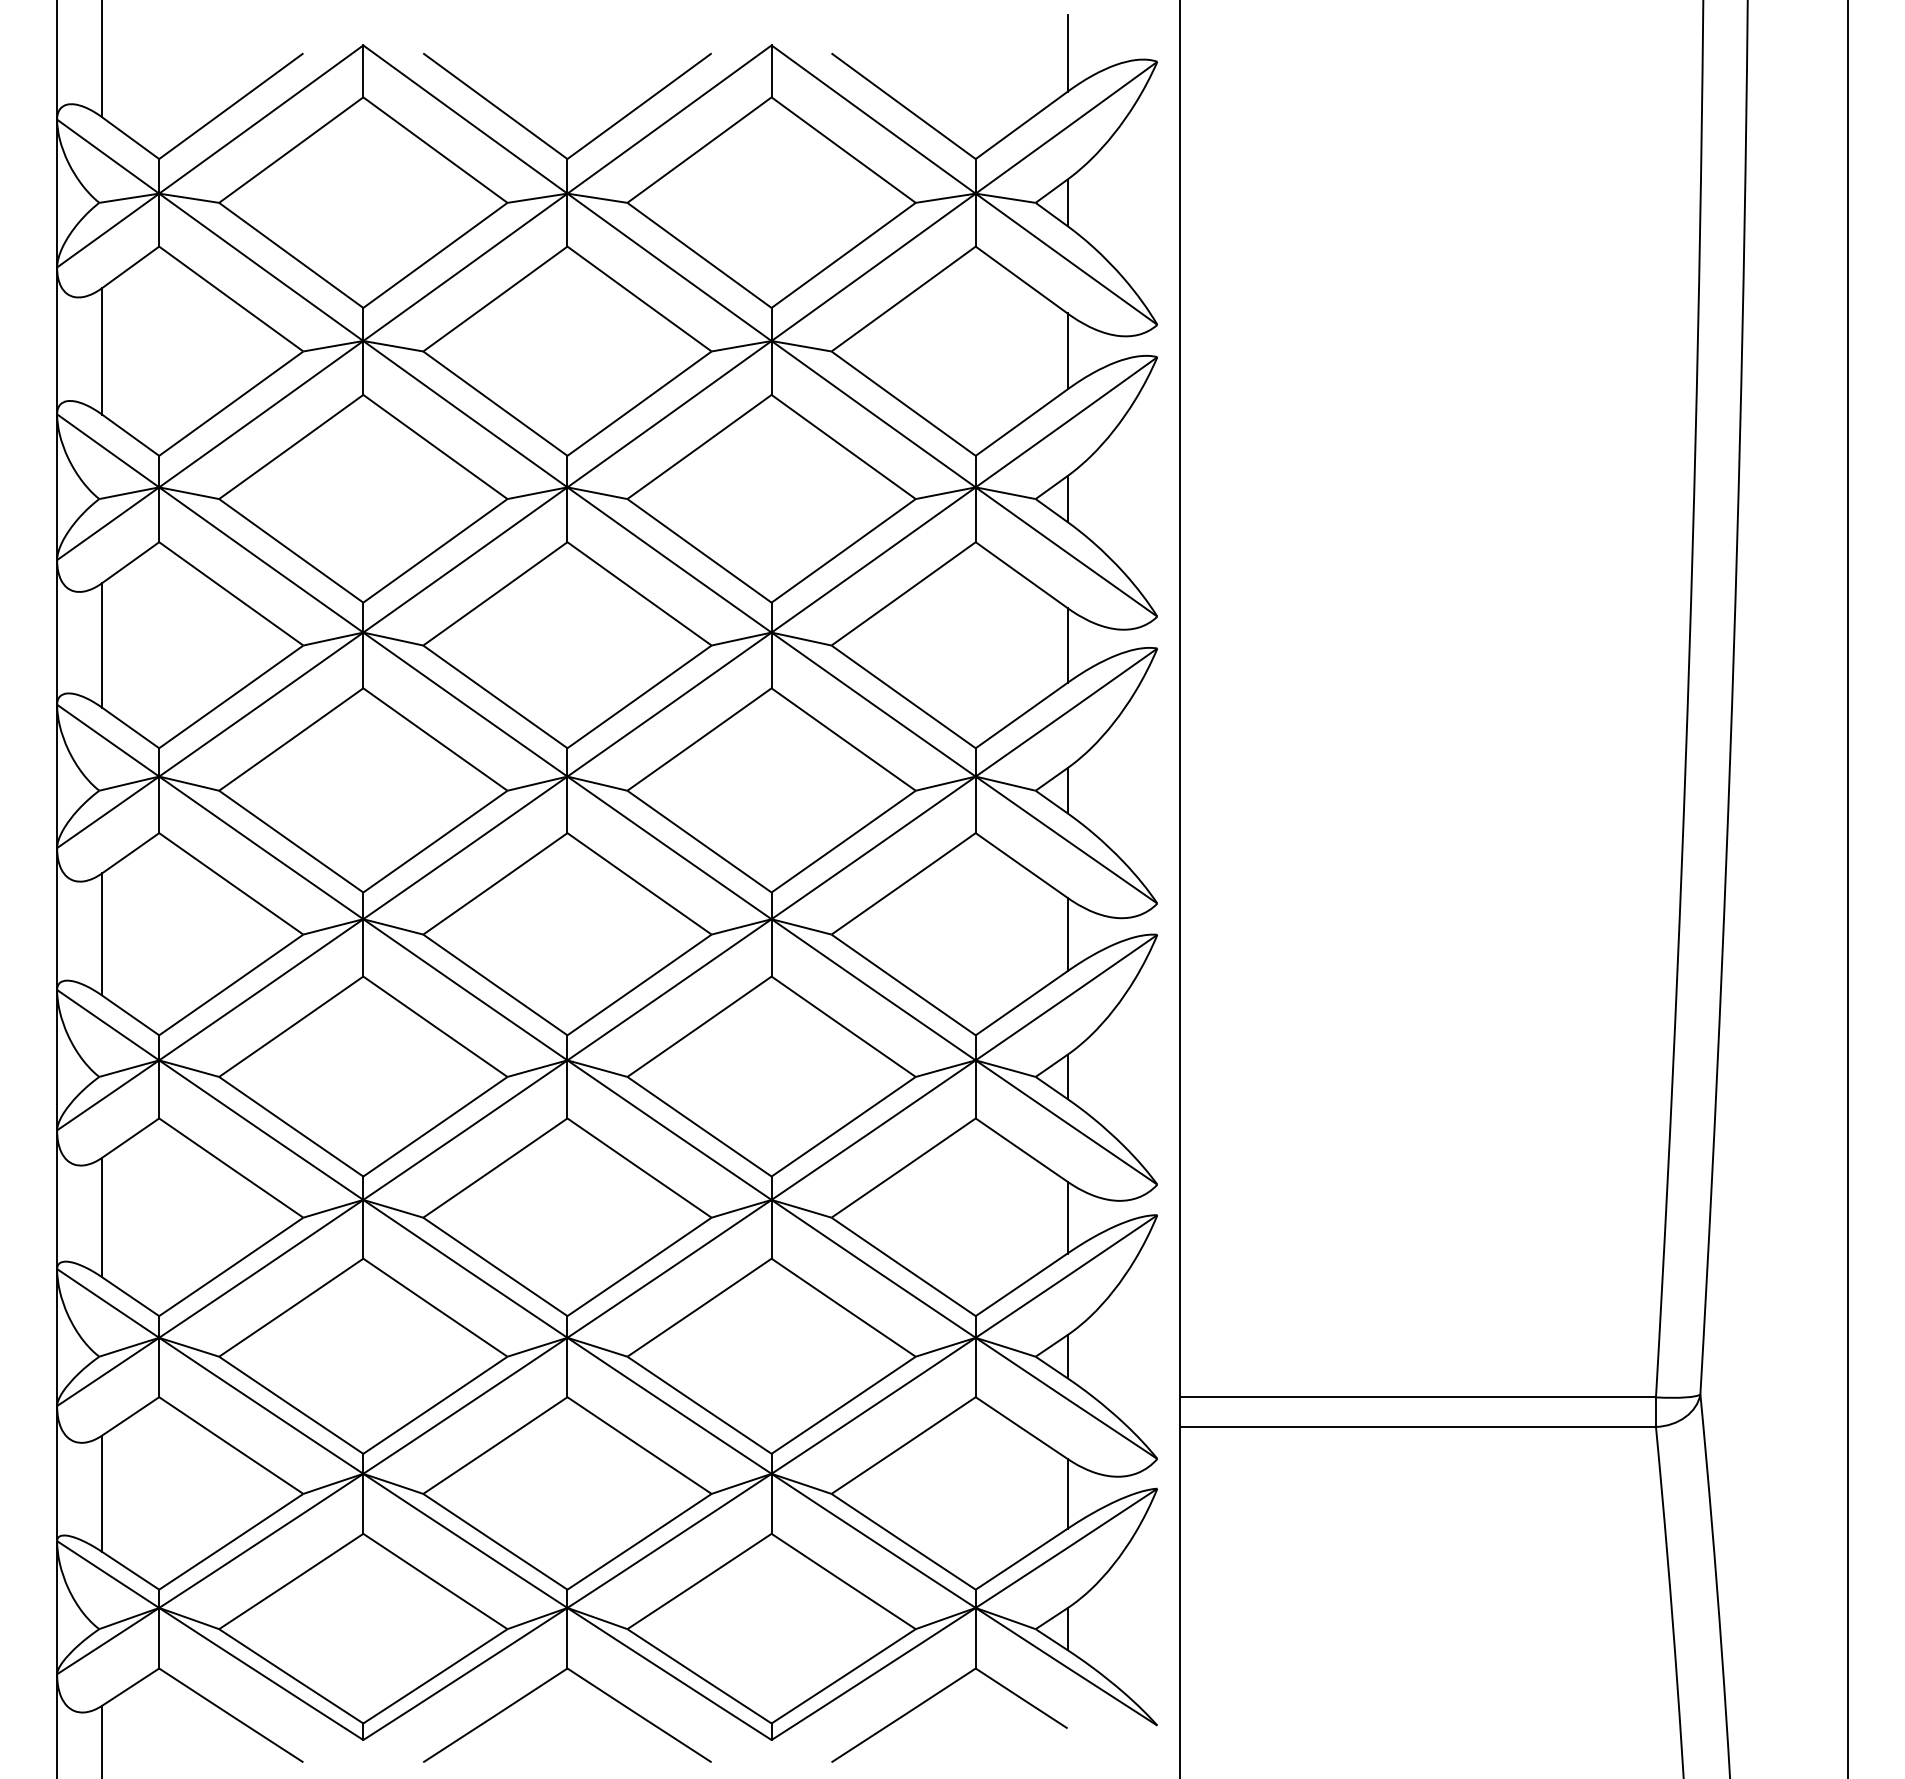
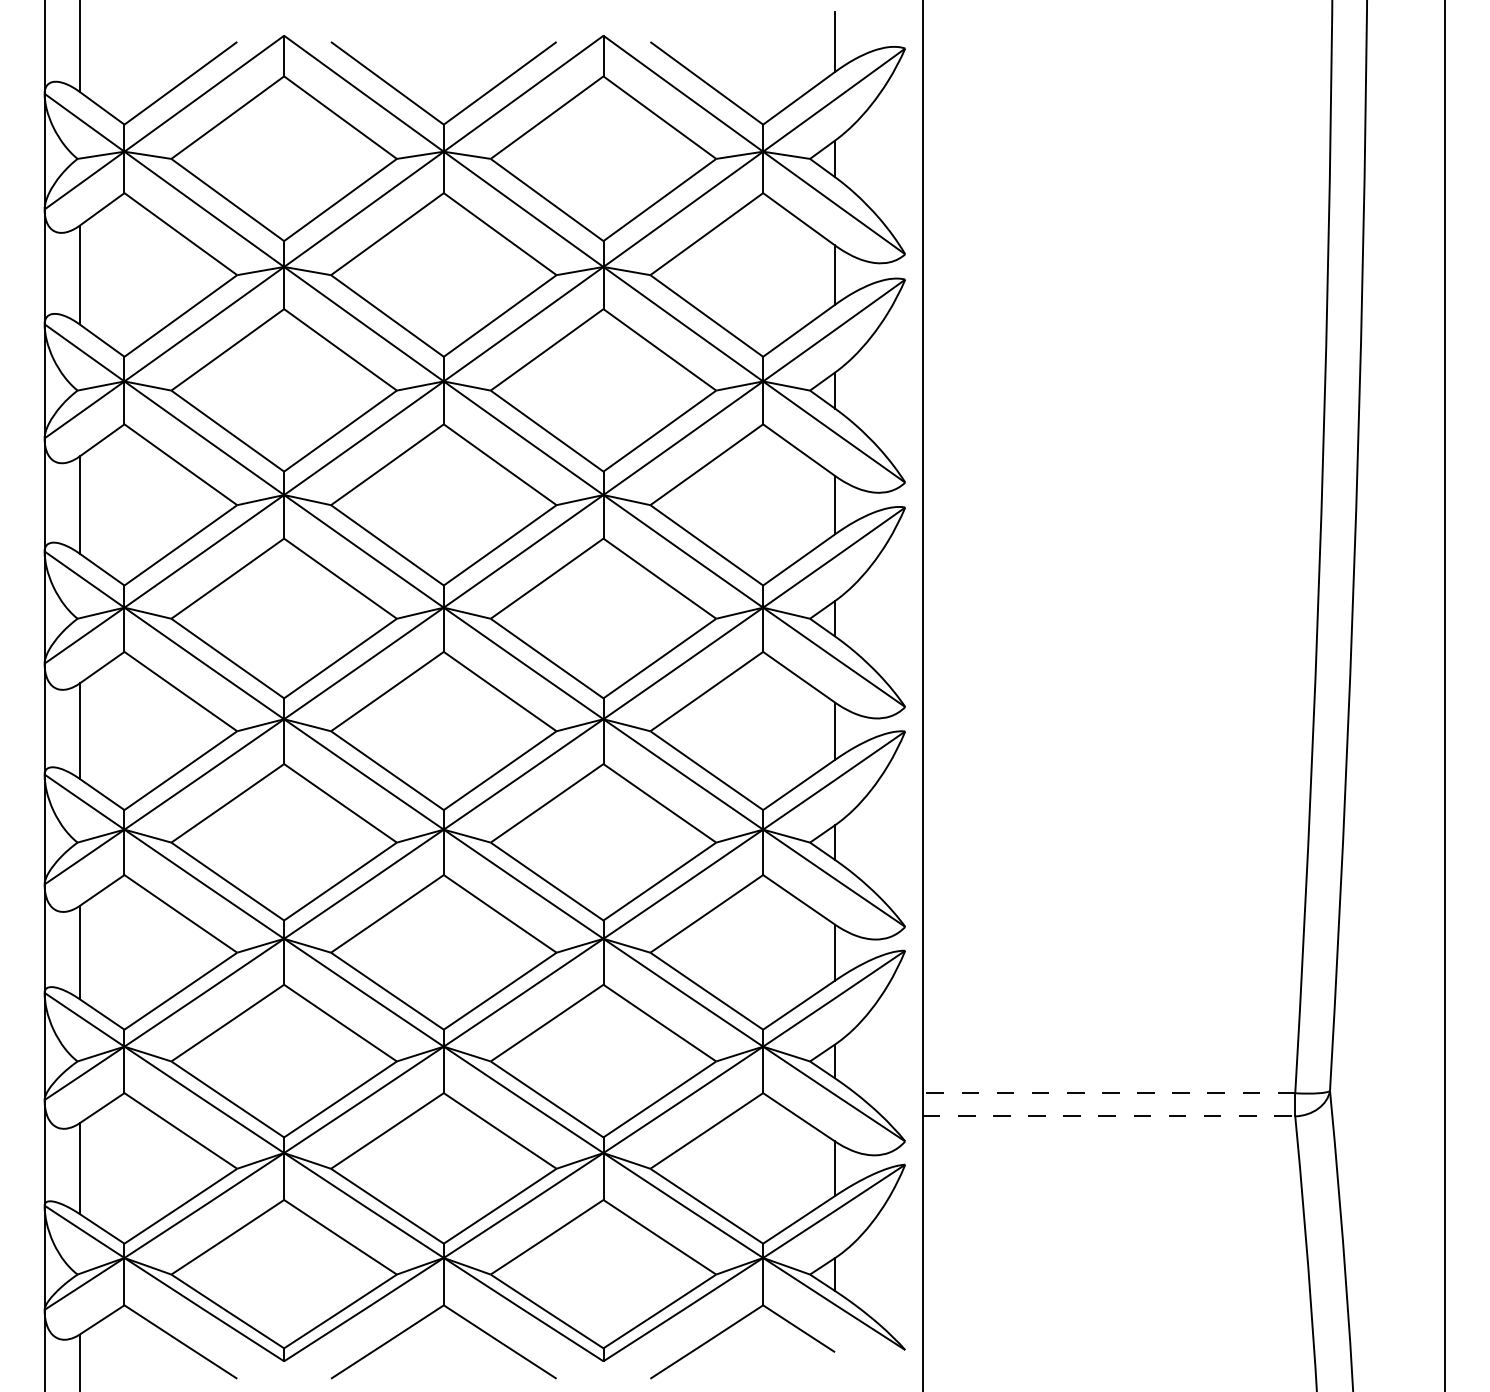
line: (1417, 1397) -> (1108, 1093), solid -> dashed
line: (1418, 1426) -> (1109, 1116), solid -> dashed

